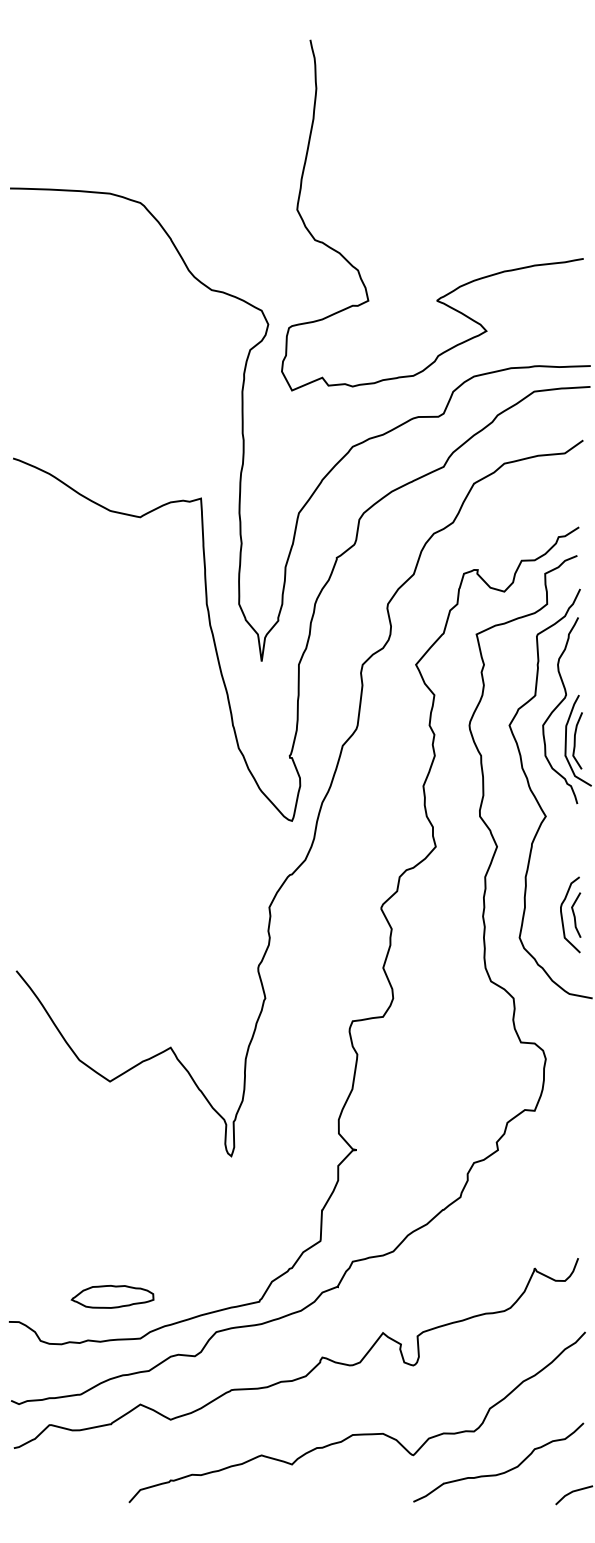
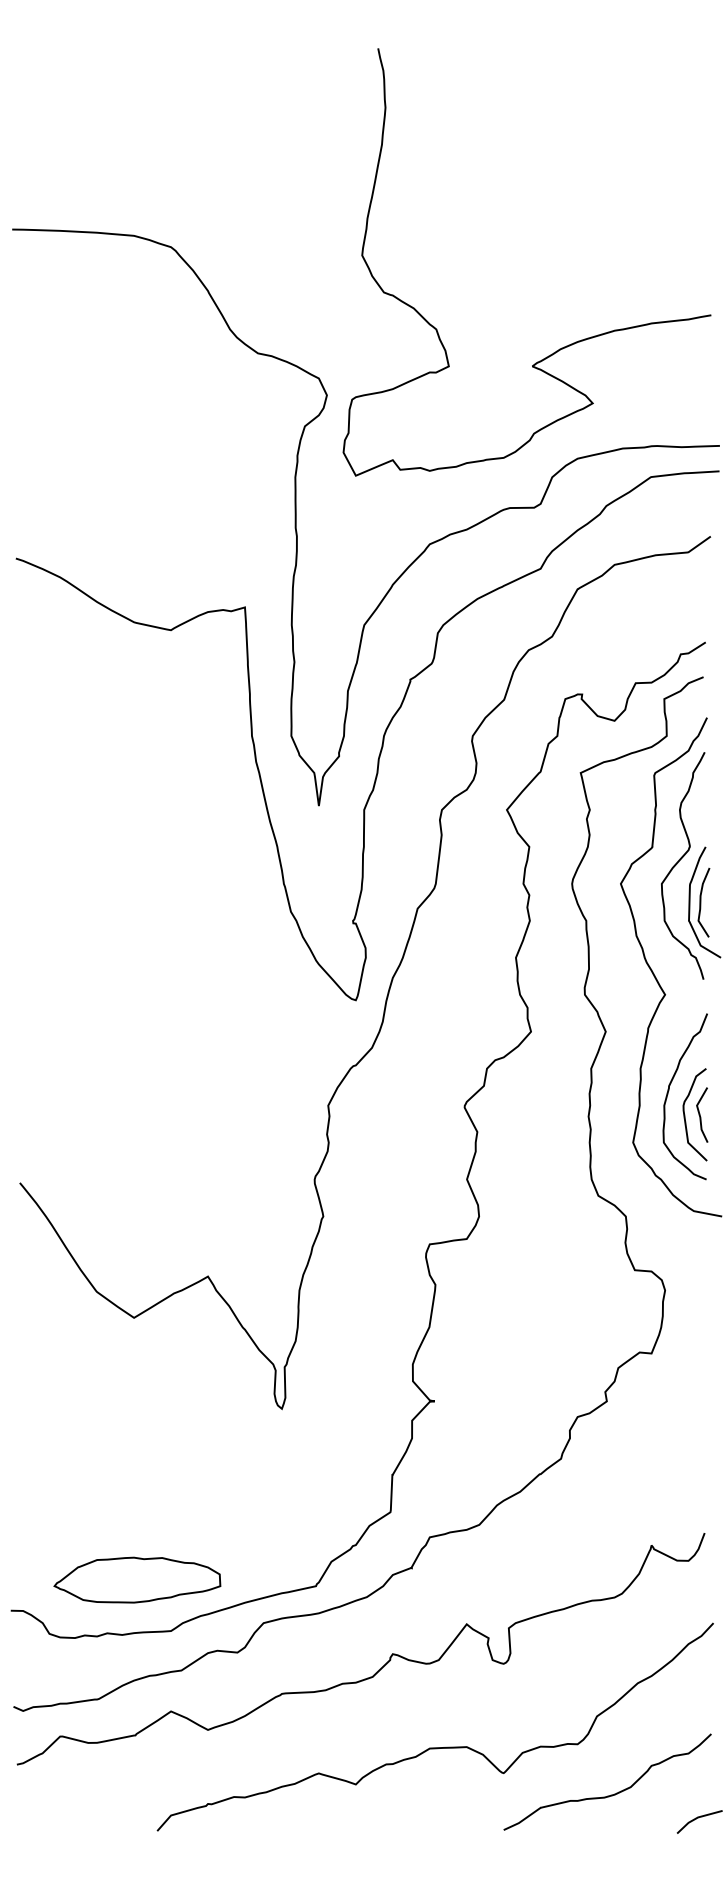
curve: (549, 895) -> (669, 1091), added
part: (112, 1296) -> (137, 1579), size x1.67

